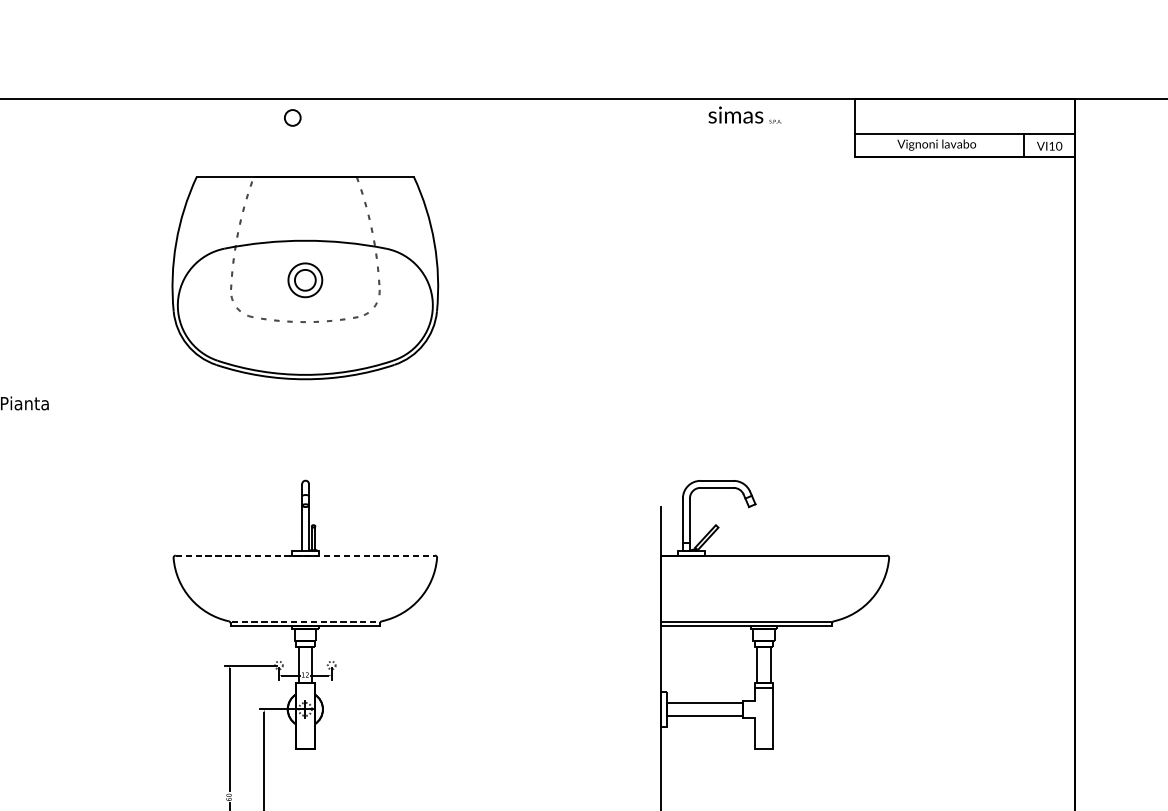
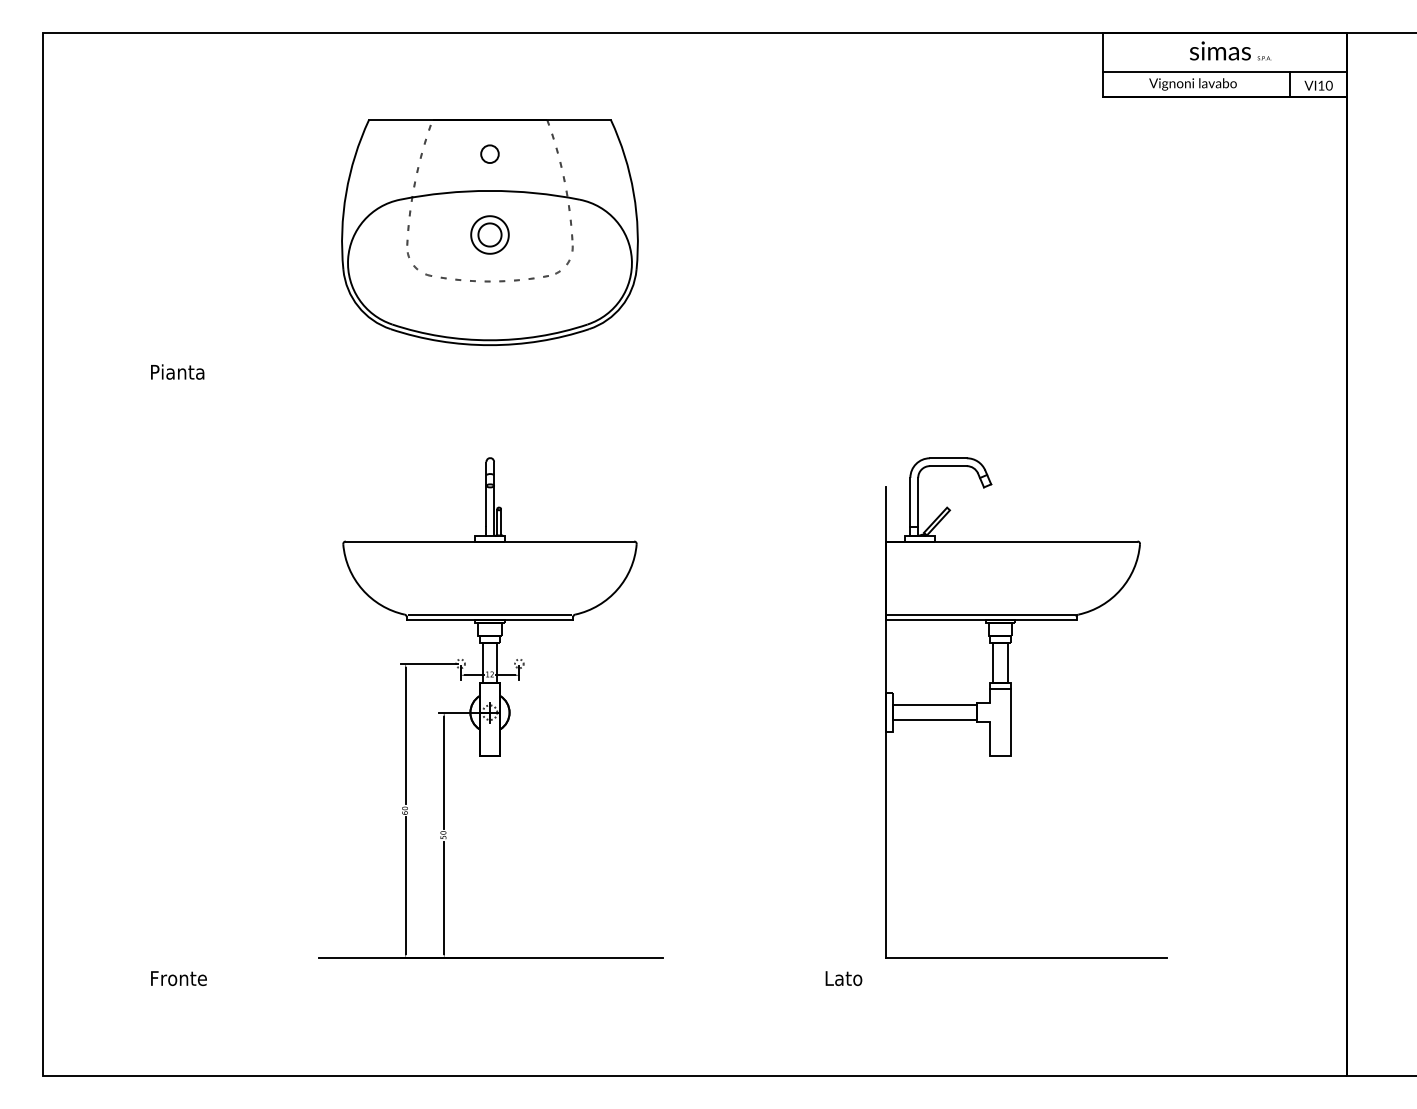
text: (744, 114) -> (1230, 50), moved
circle: (292, 117) -> (489, 153), moved
line: (305, 555) -> (490, 541), dashed -> solid
line: (305, 622) -> (490, 615), dashed -> solid

